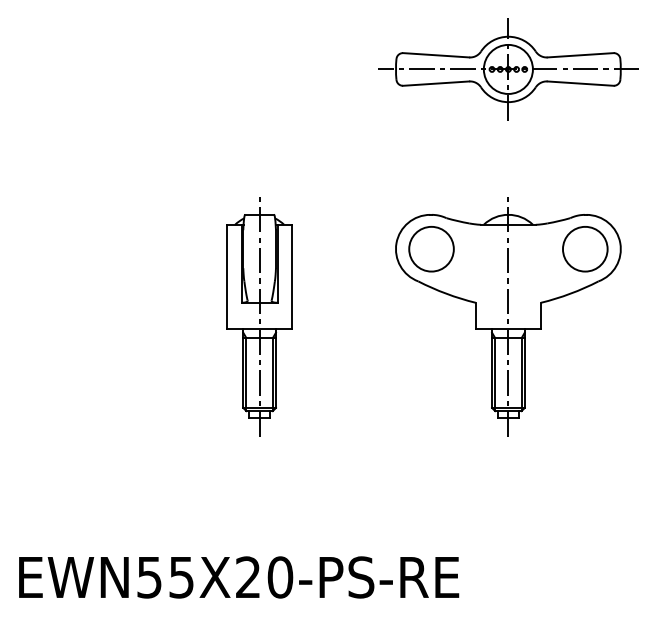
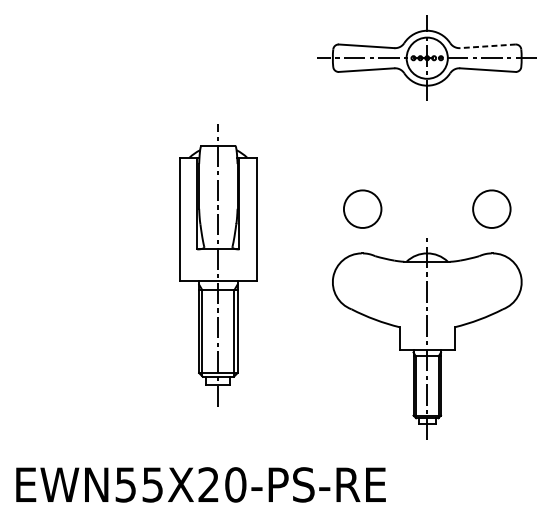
line: (580, 55) -> (487, 46), solid -> dashed
part: (259, 316) -> (218, 265), size x1.4
part: (508, 316) -> (427, 338), moved

